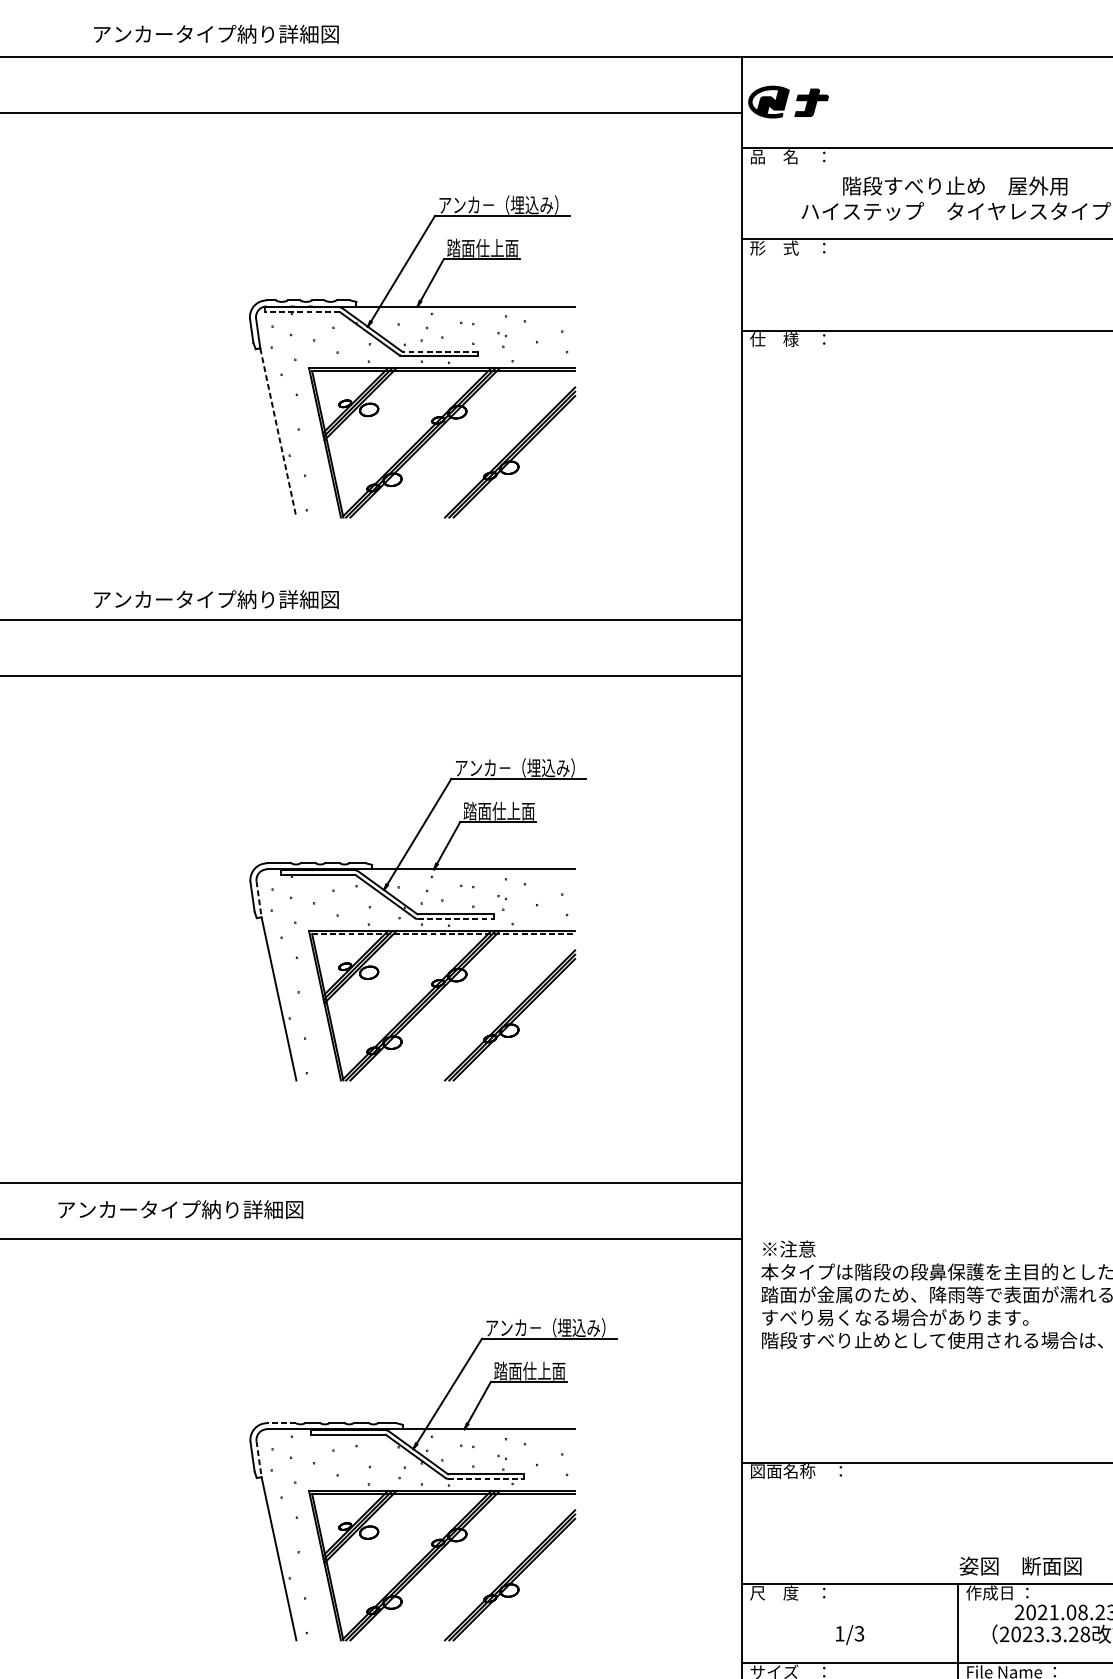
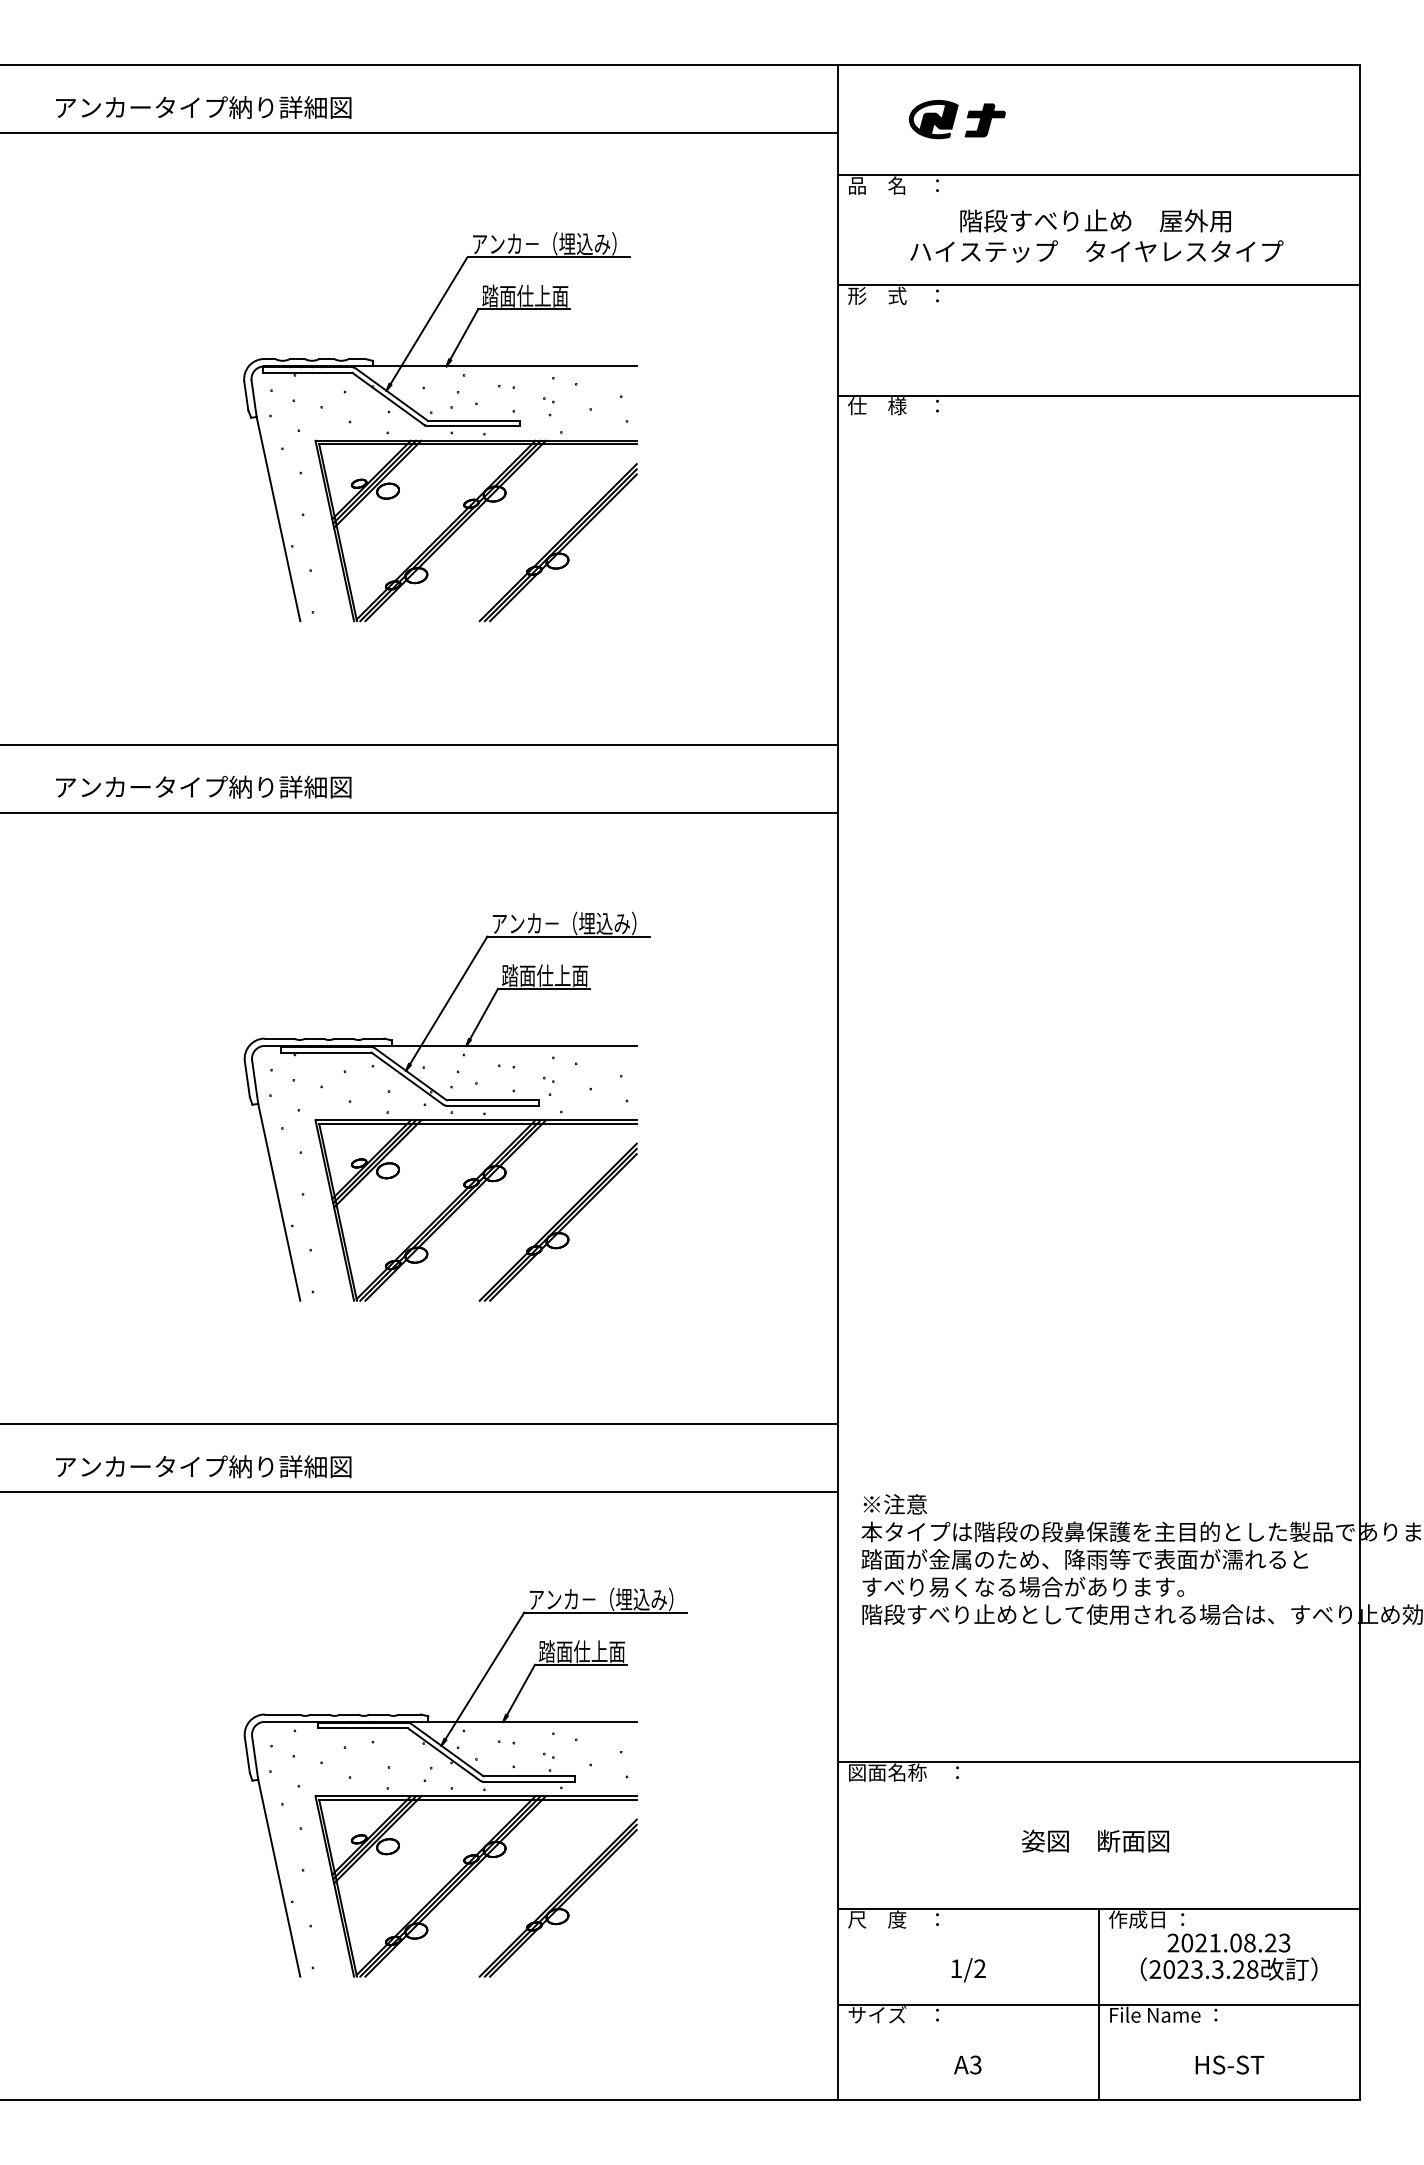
text: (216, 34) -> (203, 107), moved
part: (787, 102) -> (956, 119), moved
line: (302, 311) -> (307, 372), dashed -> solid
line: (439, 351) -> (473, 420), dashed -> solid
line: (278, 433) -> (278, 519), dashed -> solid
text: (216, 599) -> (203, 786), moved
line: (259, 899) -> (255, 1082), dashed -> solid
line: (455, 918) -> (492, 1105), dashed -> solid
line: (444, 934) -> (478, 1124), dashed -> solid
text: (180, 1209) -> (203, 1466), moved
line: (280, 1423) -> (281, 1714), dashed -> solid
line: (259, 1459) -> (255, 1758), dashed -> solid
line: (486, 1478) -> (529, 1781), dashed -> solid
text: (1020, 1565) -> (1095, 1840), moved
text: (859, 1634) -> (979, 1969), 1/3 -> 1/2

